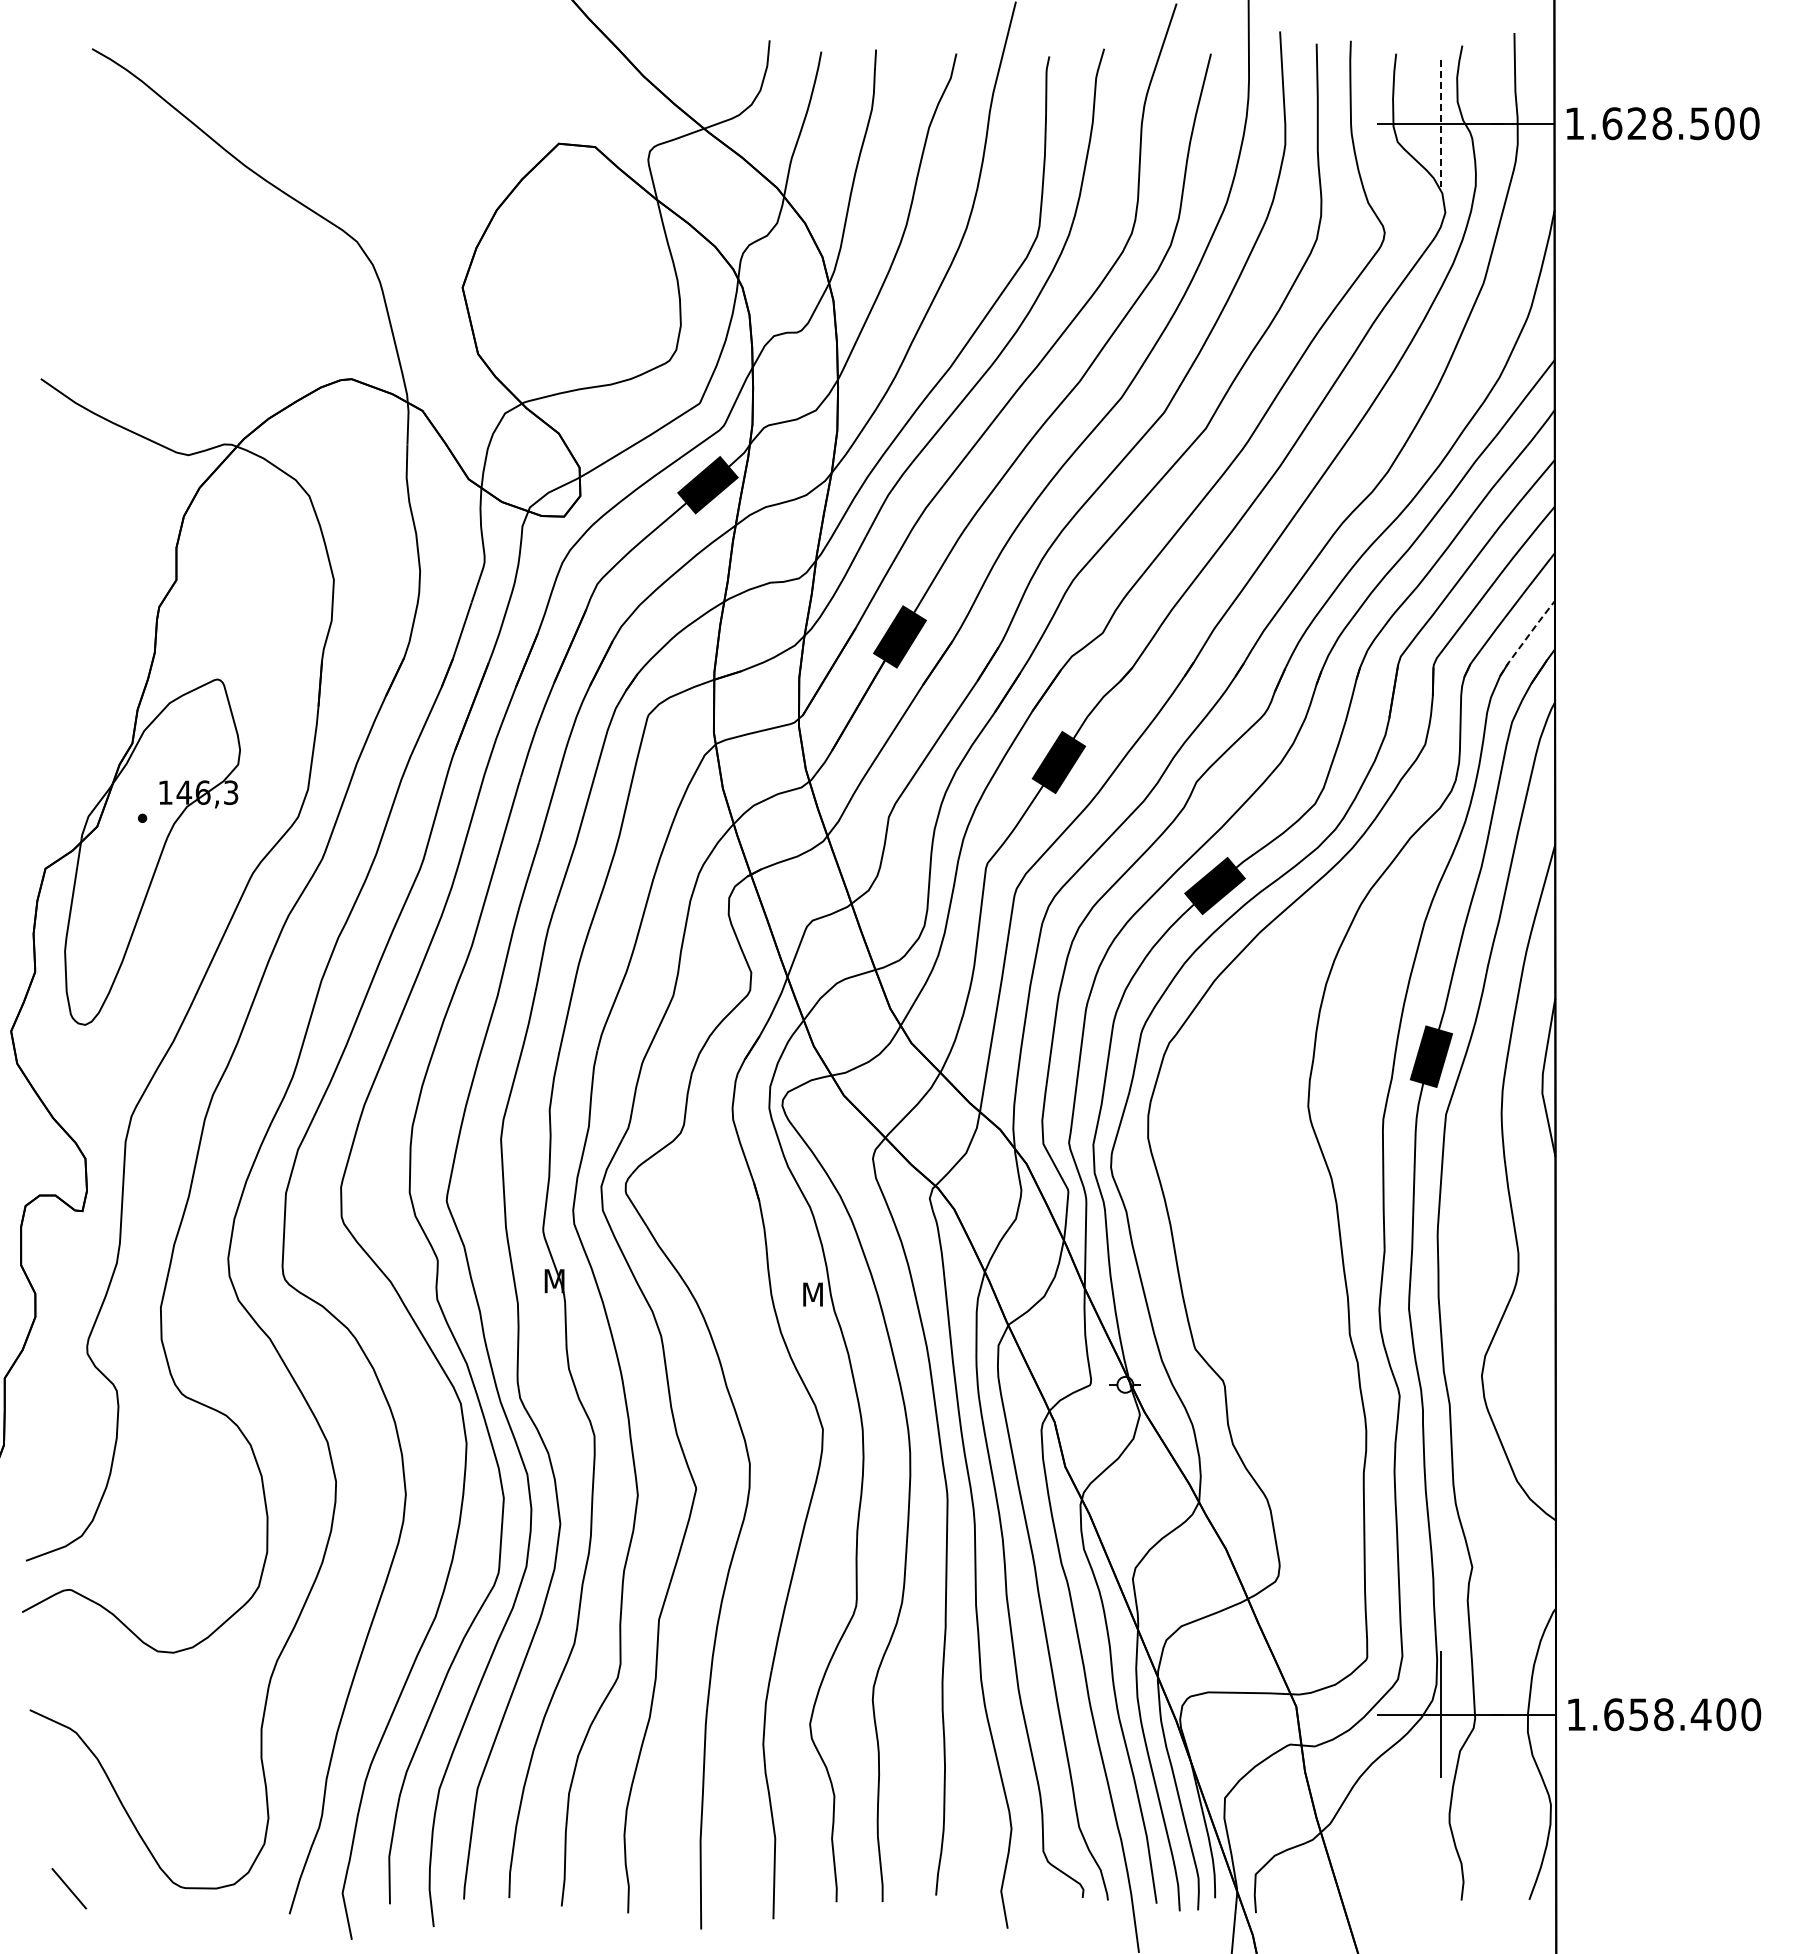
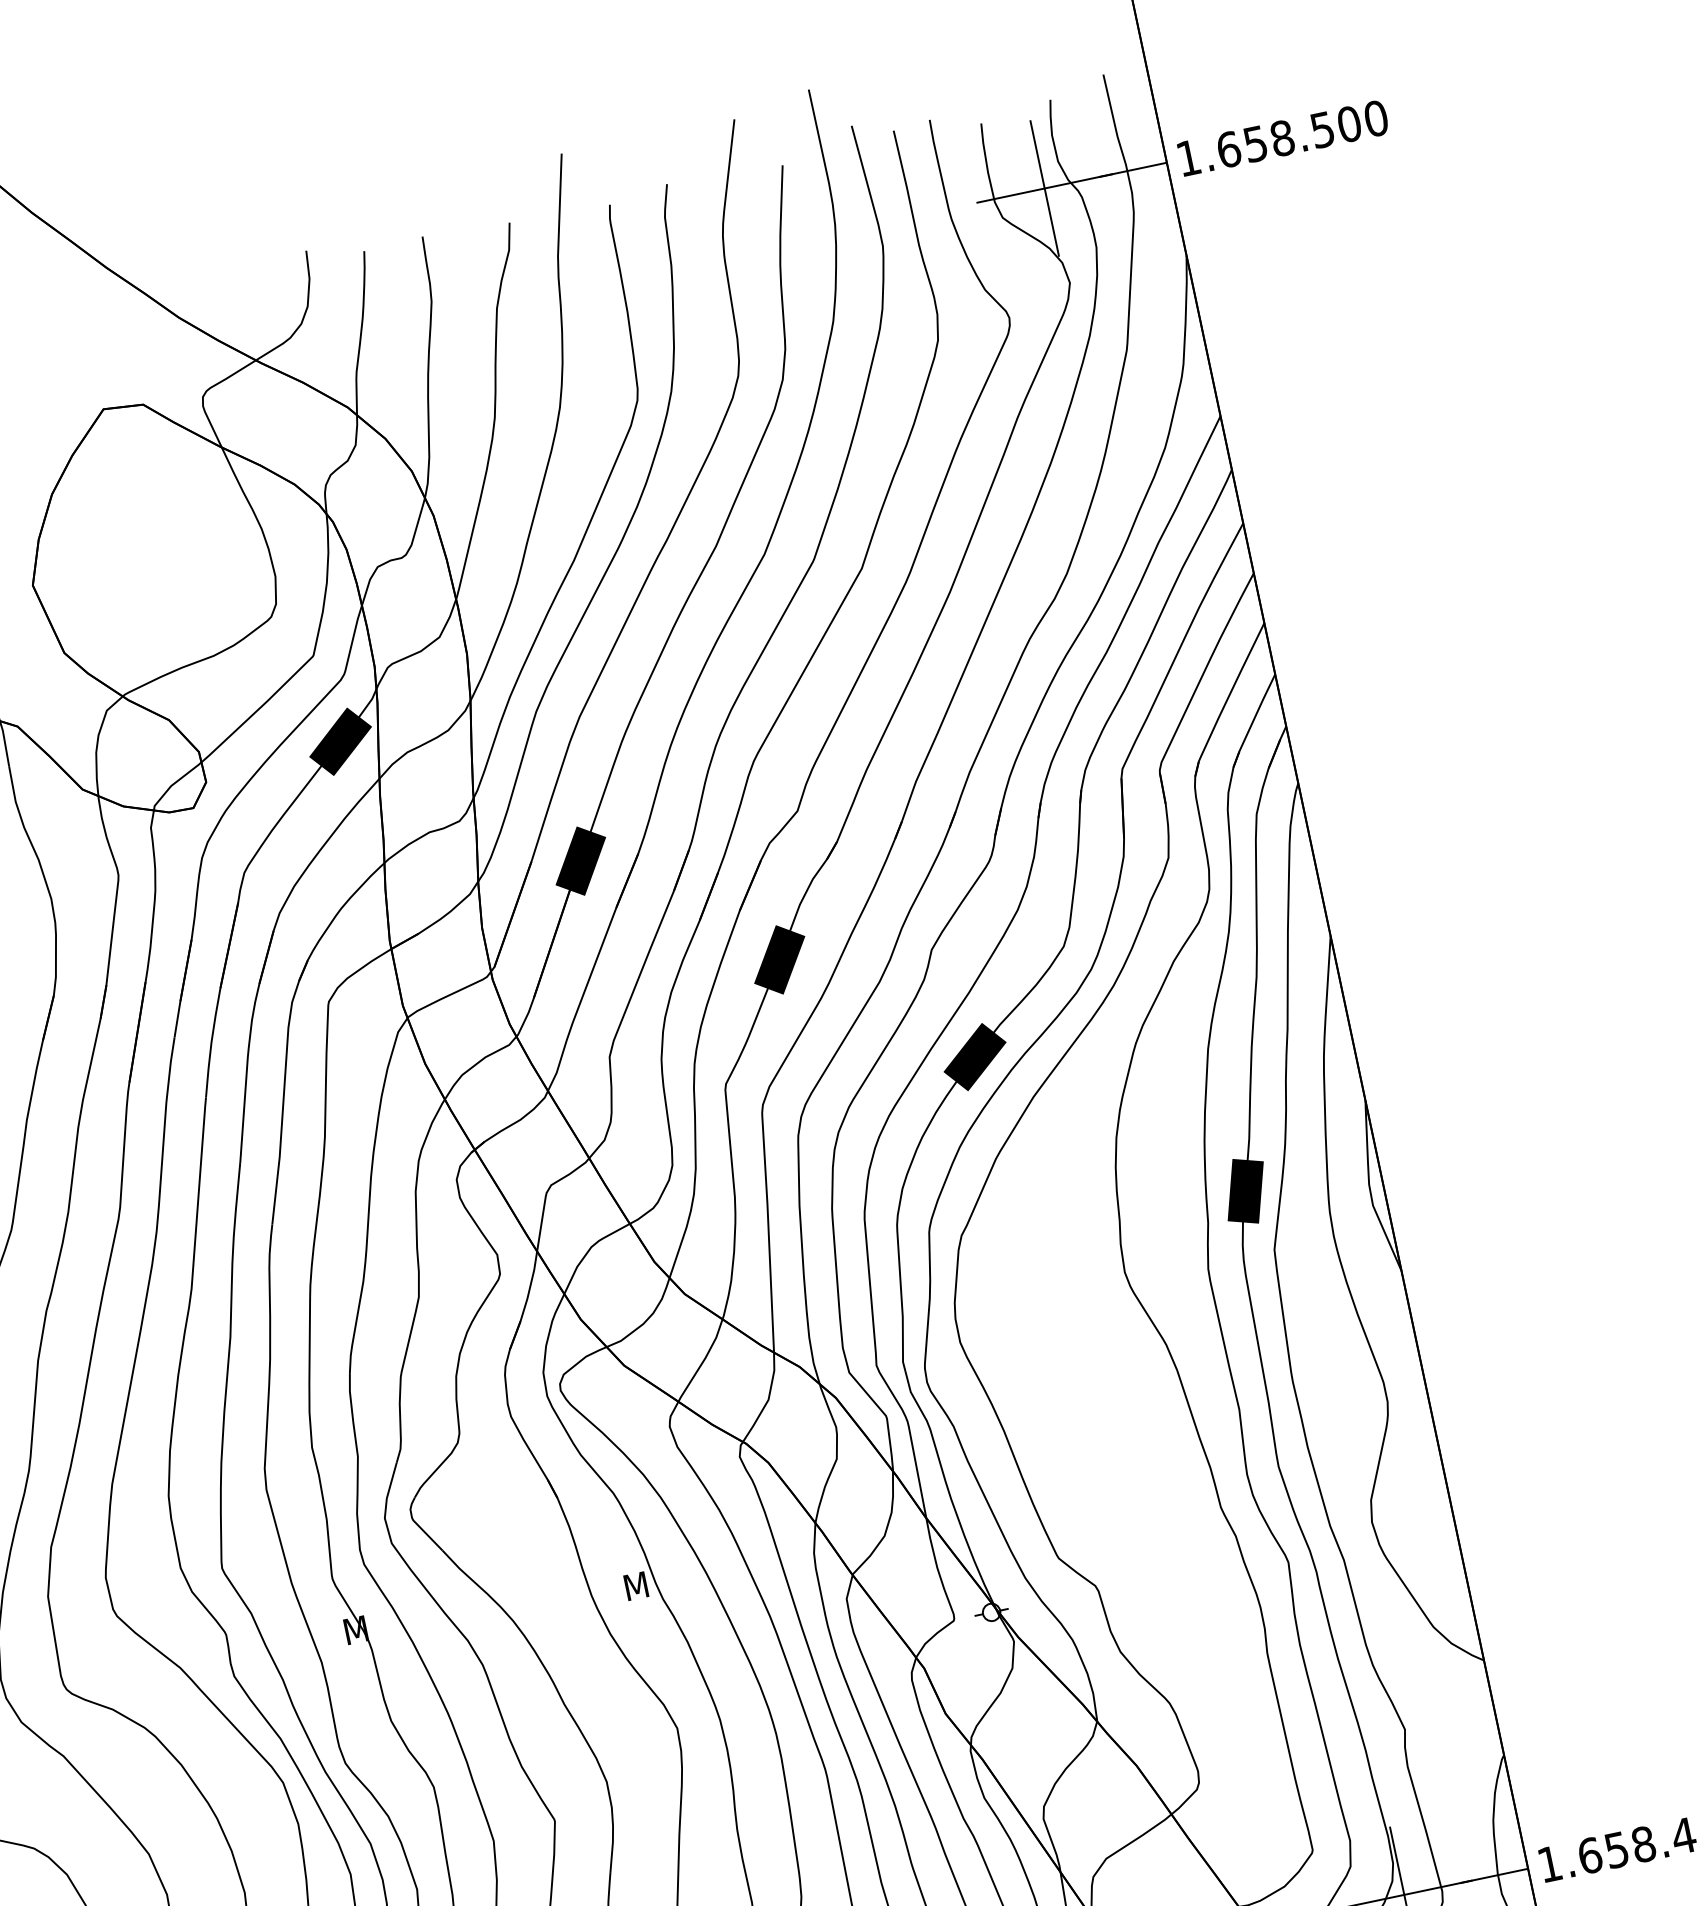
line: (1440, 123) -> (1044, 188), dashed -> solid
text: (1636, 123) -> (1254, 144), 1.628.500 -> 1.658.500
line: (1527, 637) -> (1254, 719), dashed -> solid

